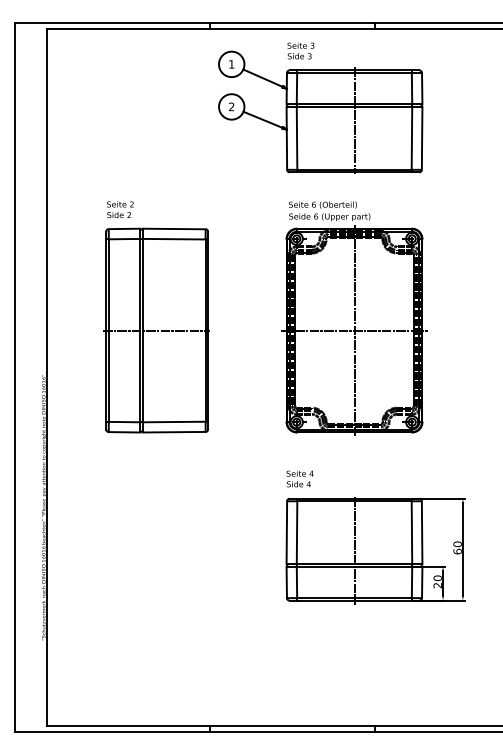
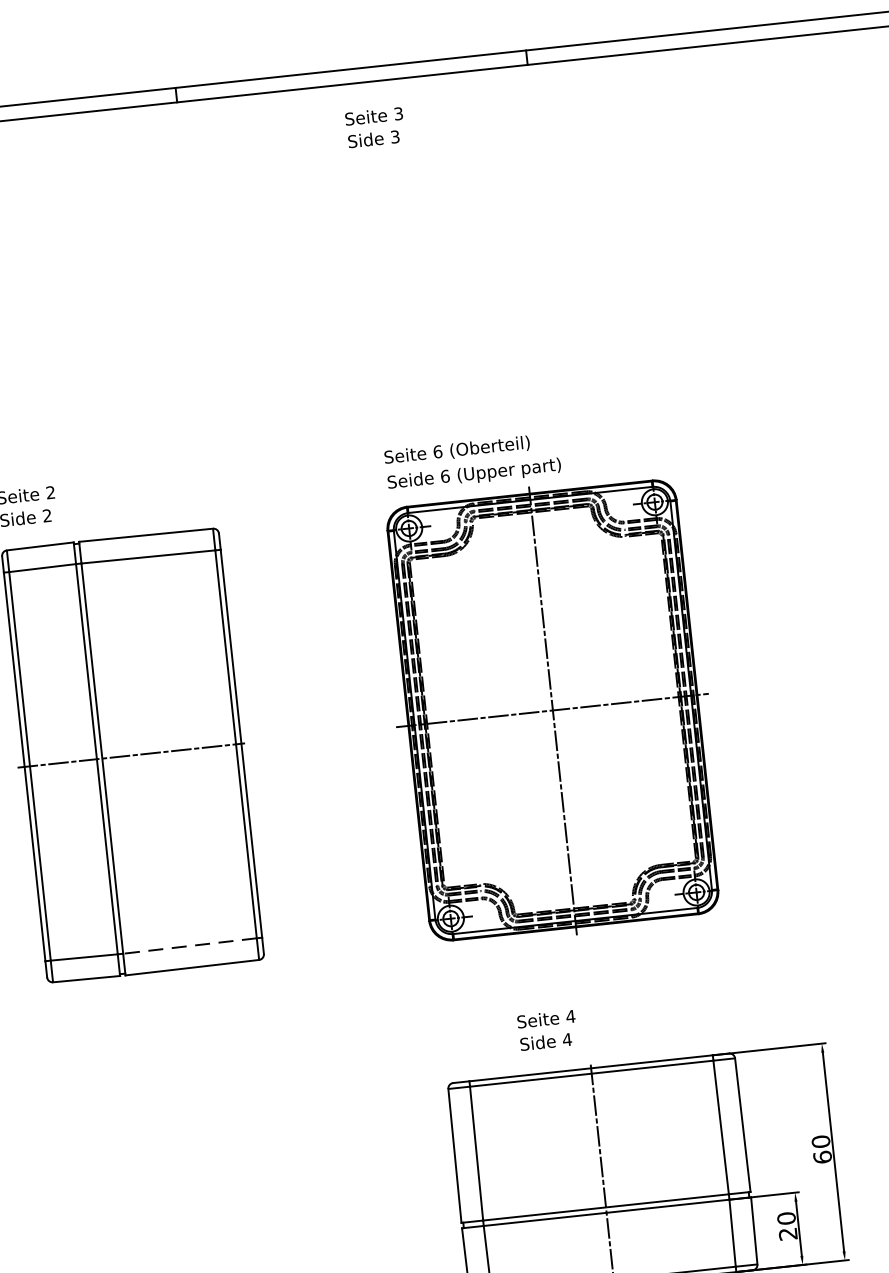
part: (320, 111) -> (430, 251), removed
line: (173, 422) -> (188, 947), solid -> dashed
text: (299, 478) -> (546, 1029), moved

